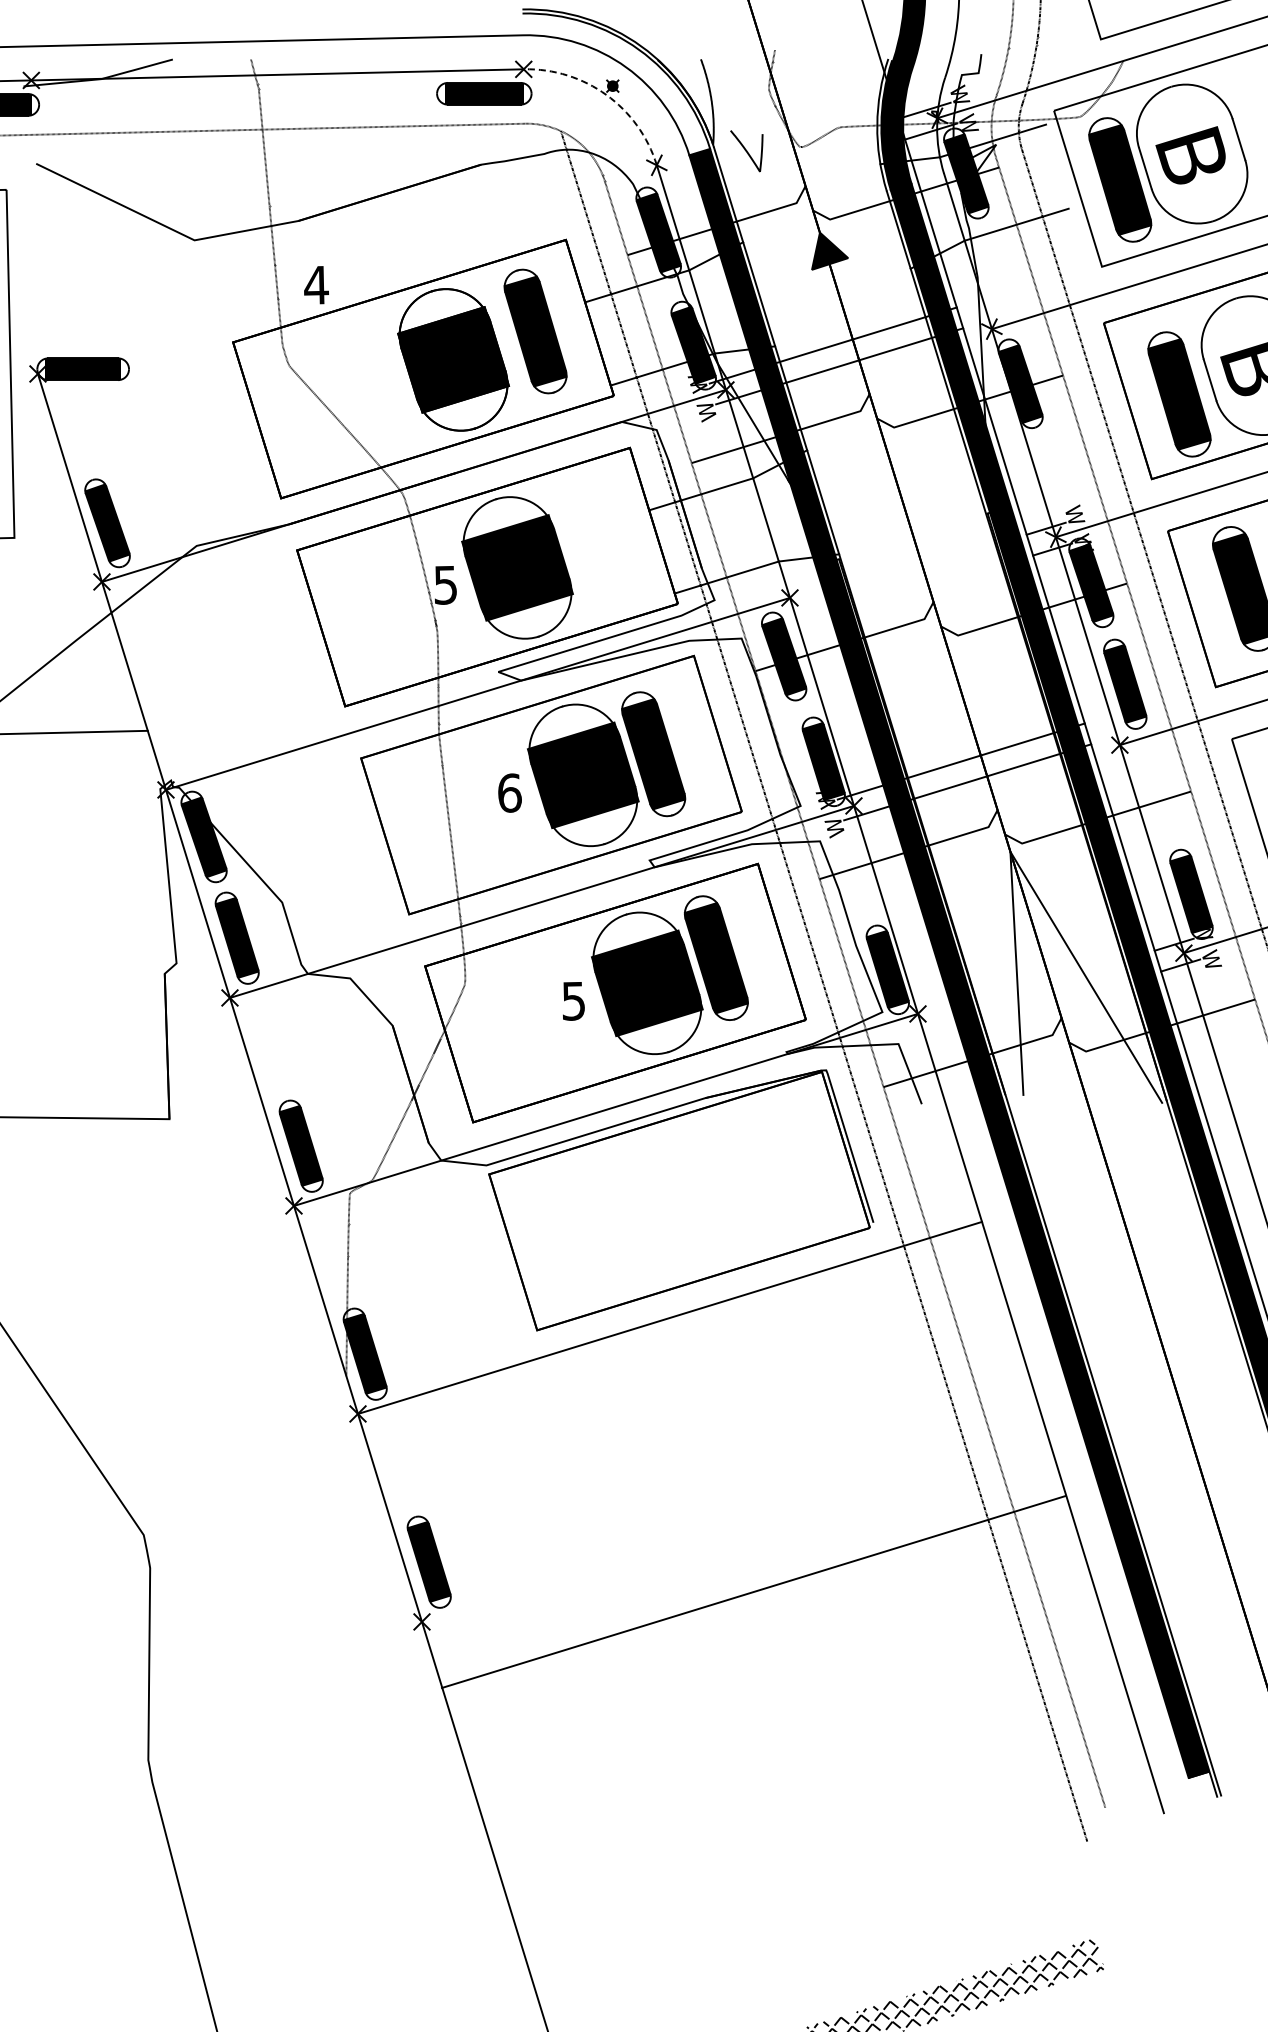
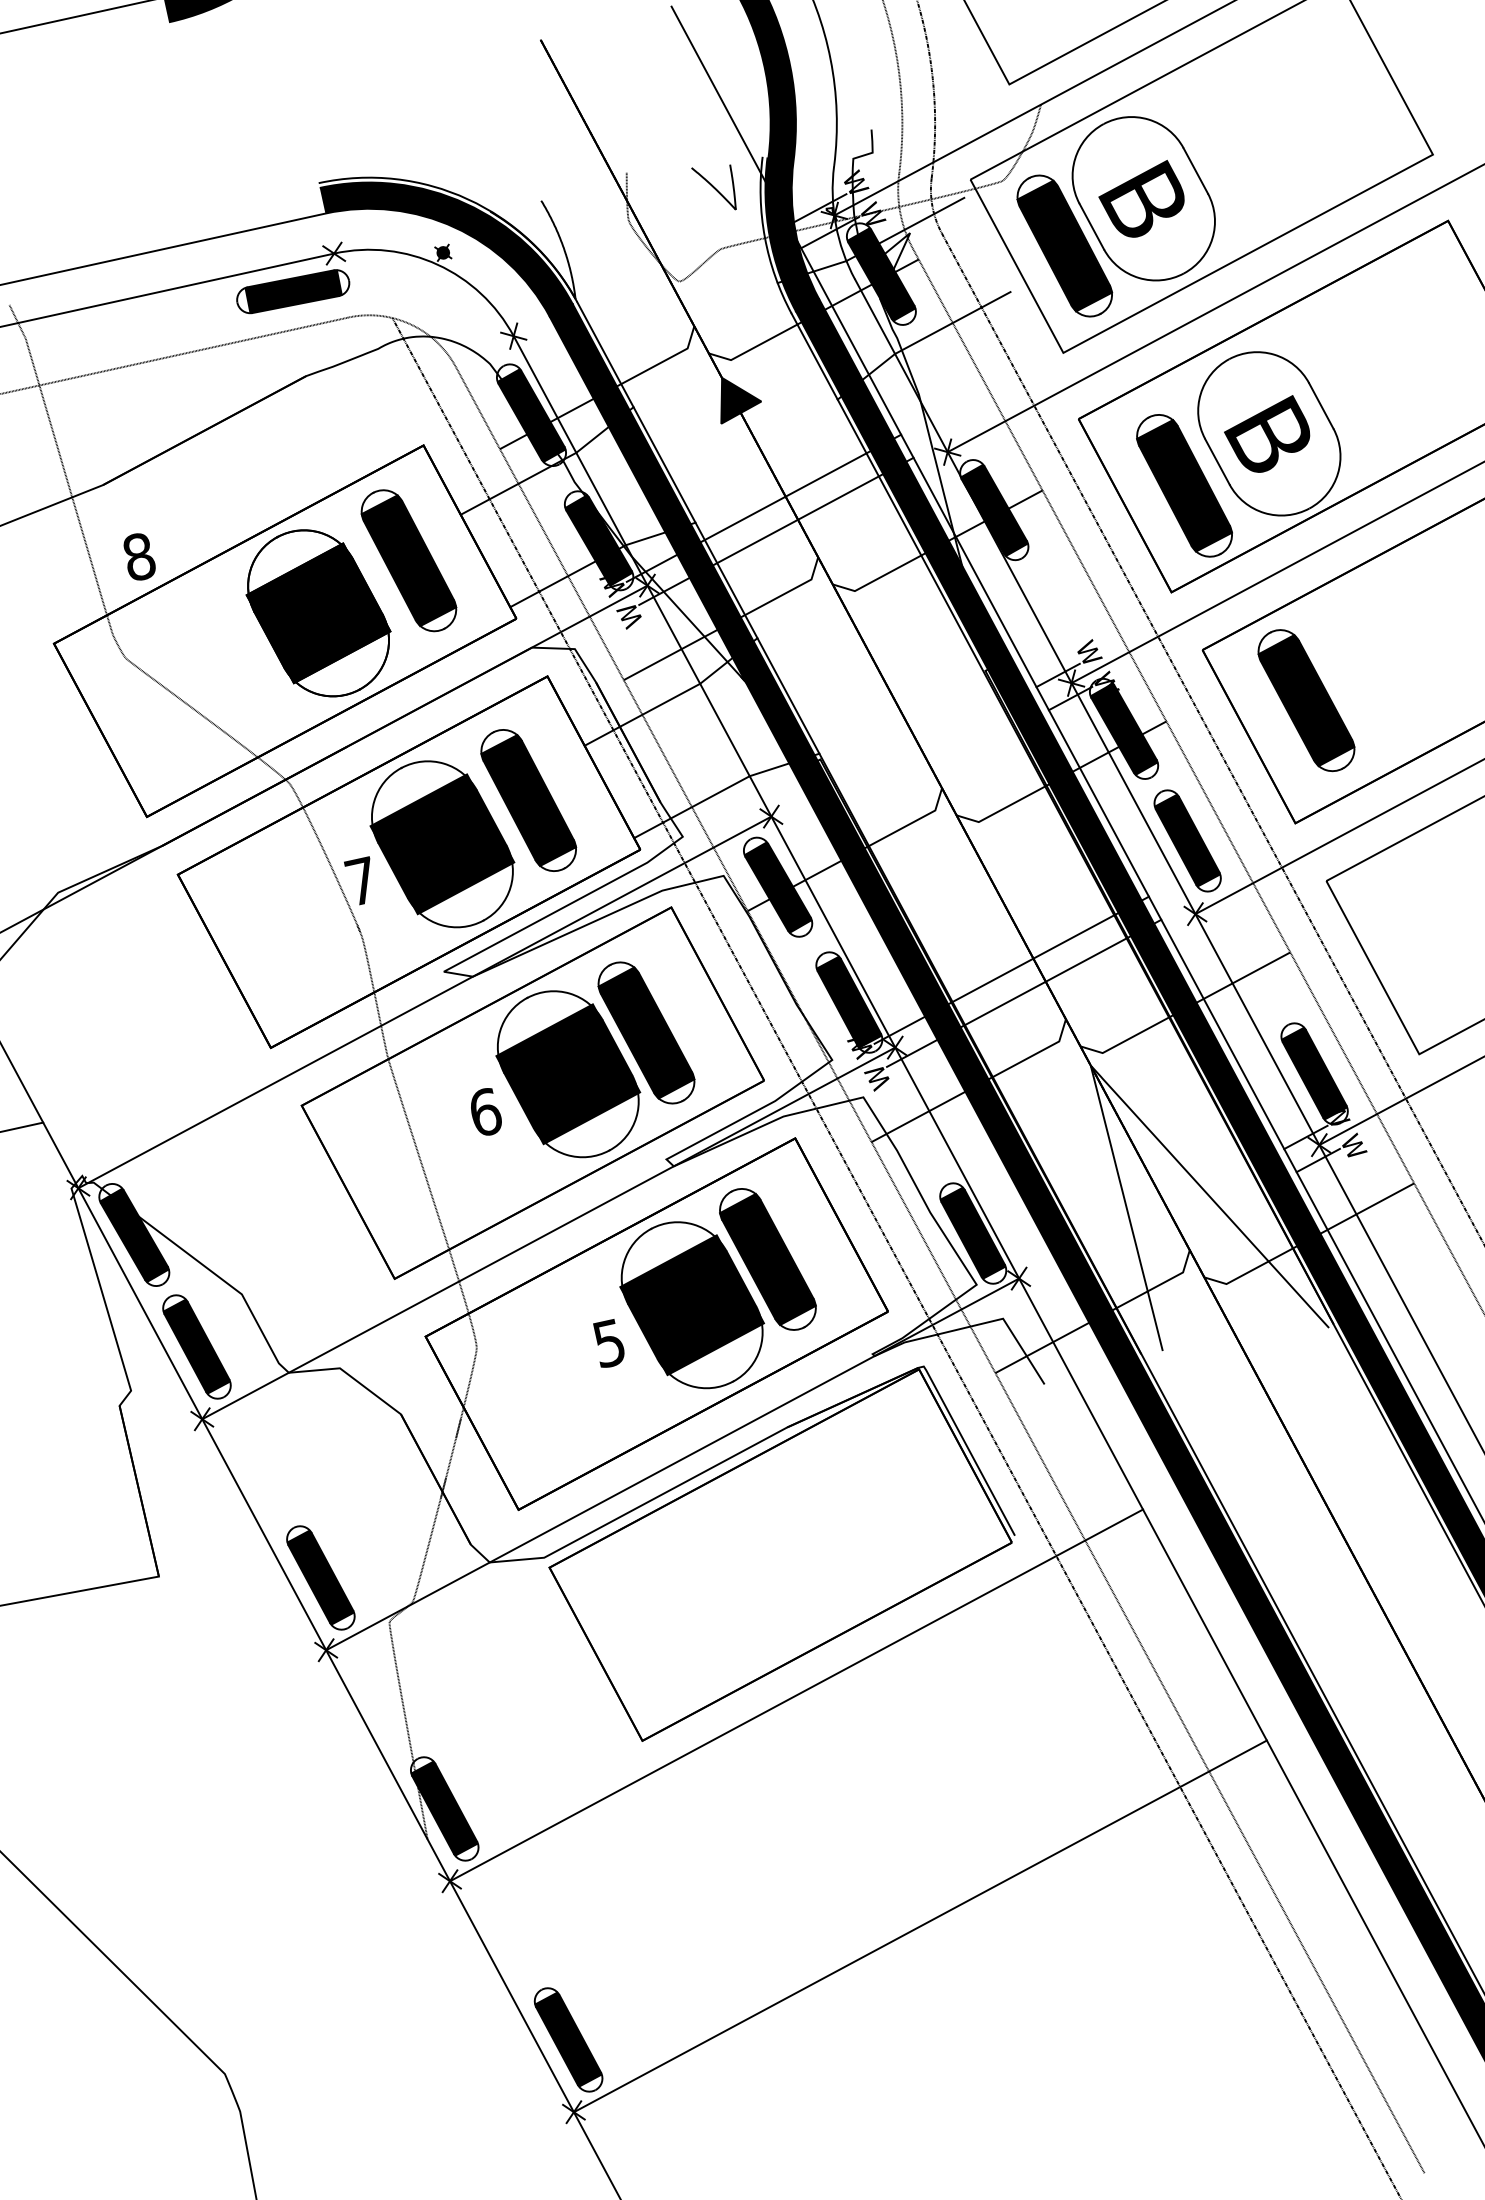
fill: (616, 84) -> (447, 250), added
arc: (606, 94) -> (437, 264), dashed -> solid
curve: (746, 151) -> (715, 188), moved
text: (316, 284) -> (139, 555), 4 -> 8
part: (594, 545) -> (528, 799), added
text: (445, 585) -> (361, 881), 5 -> 7
line: (753, 1591) -> (919, 1925), moved

